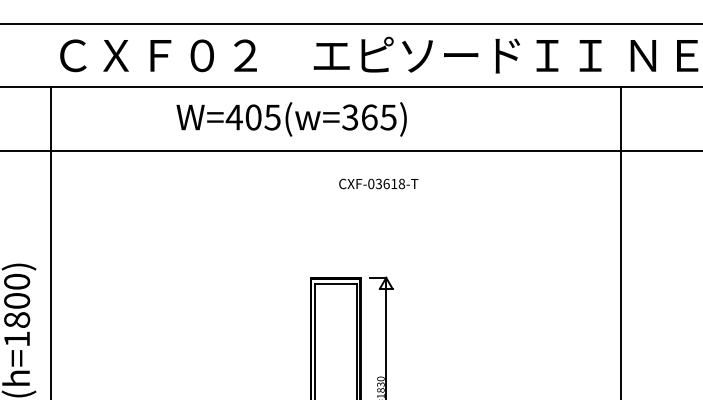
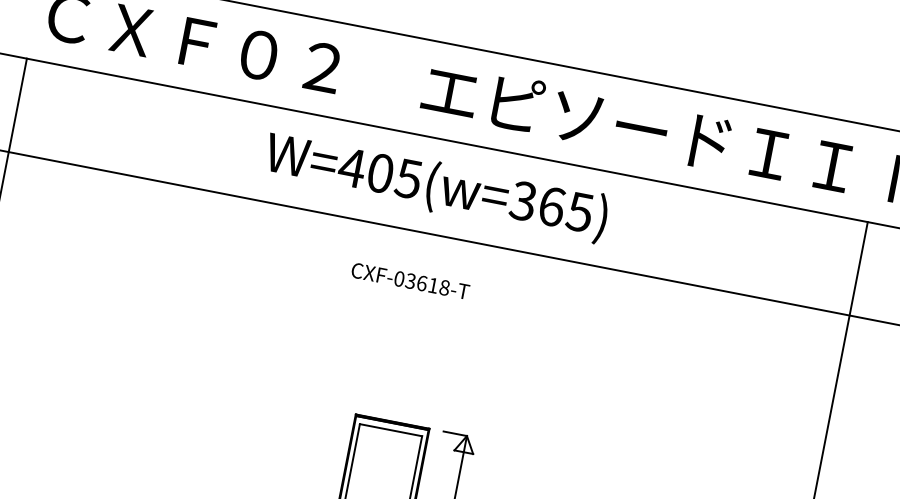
text: (291, 119) -> (436, 187), moved
text: (378, 183) -> (410, 280), moved

